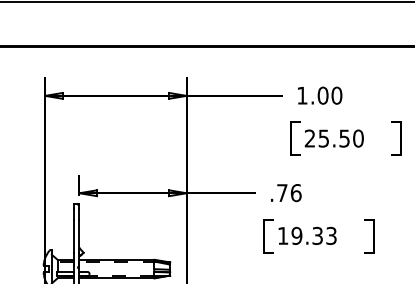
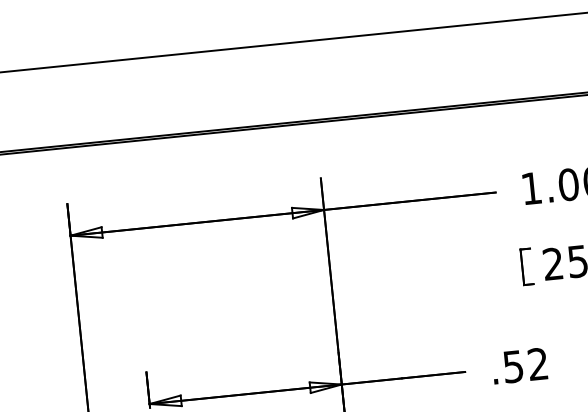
part: (295, 138) -> (527, 266), size x0.6
text: (289, 193) -> (526, 366), .76 -> .52

